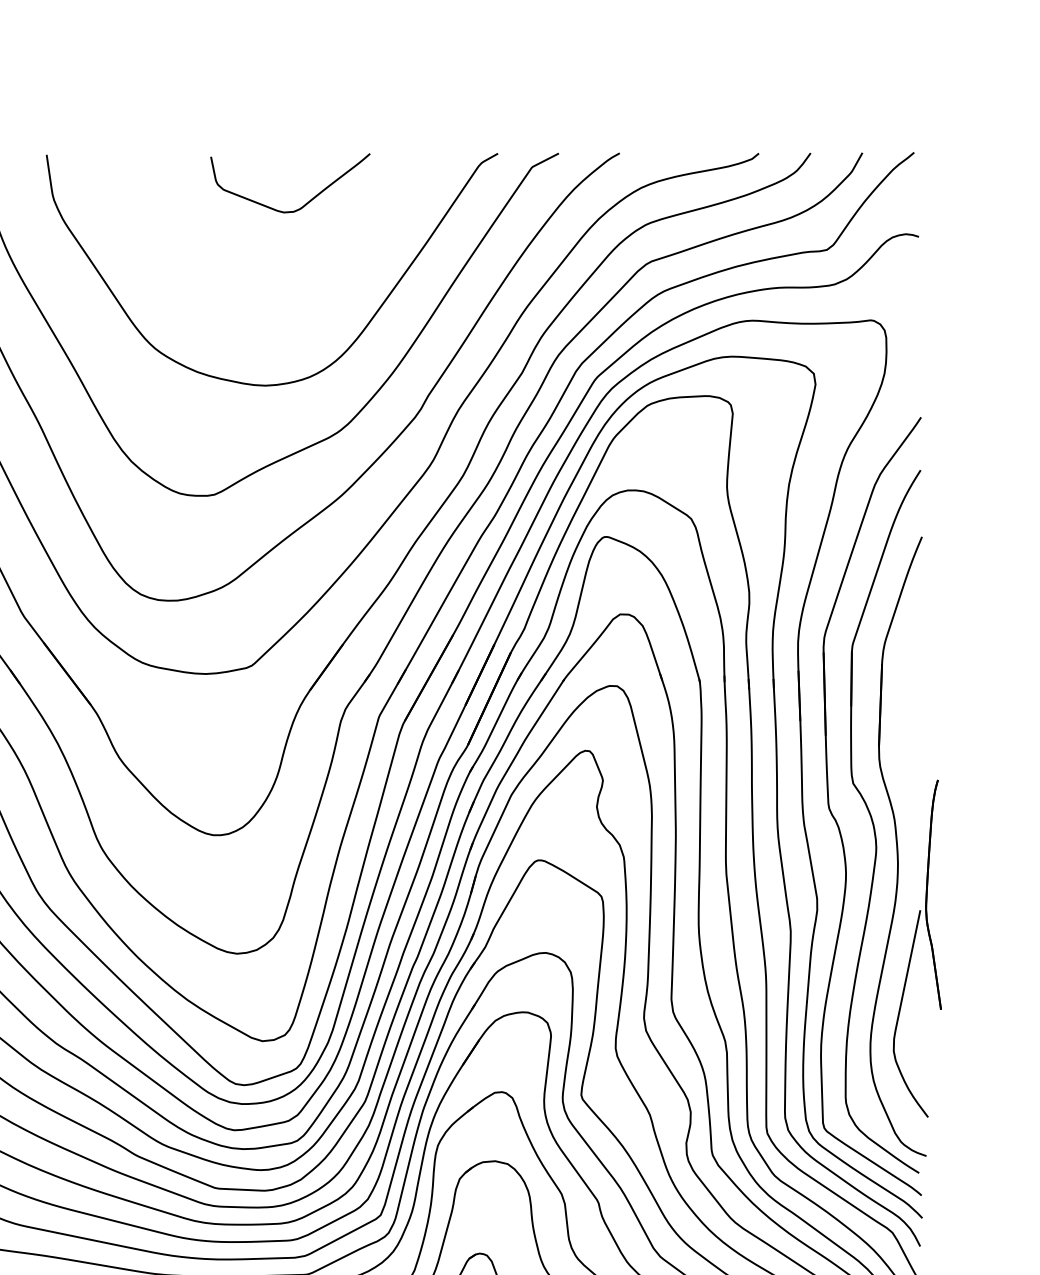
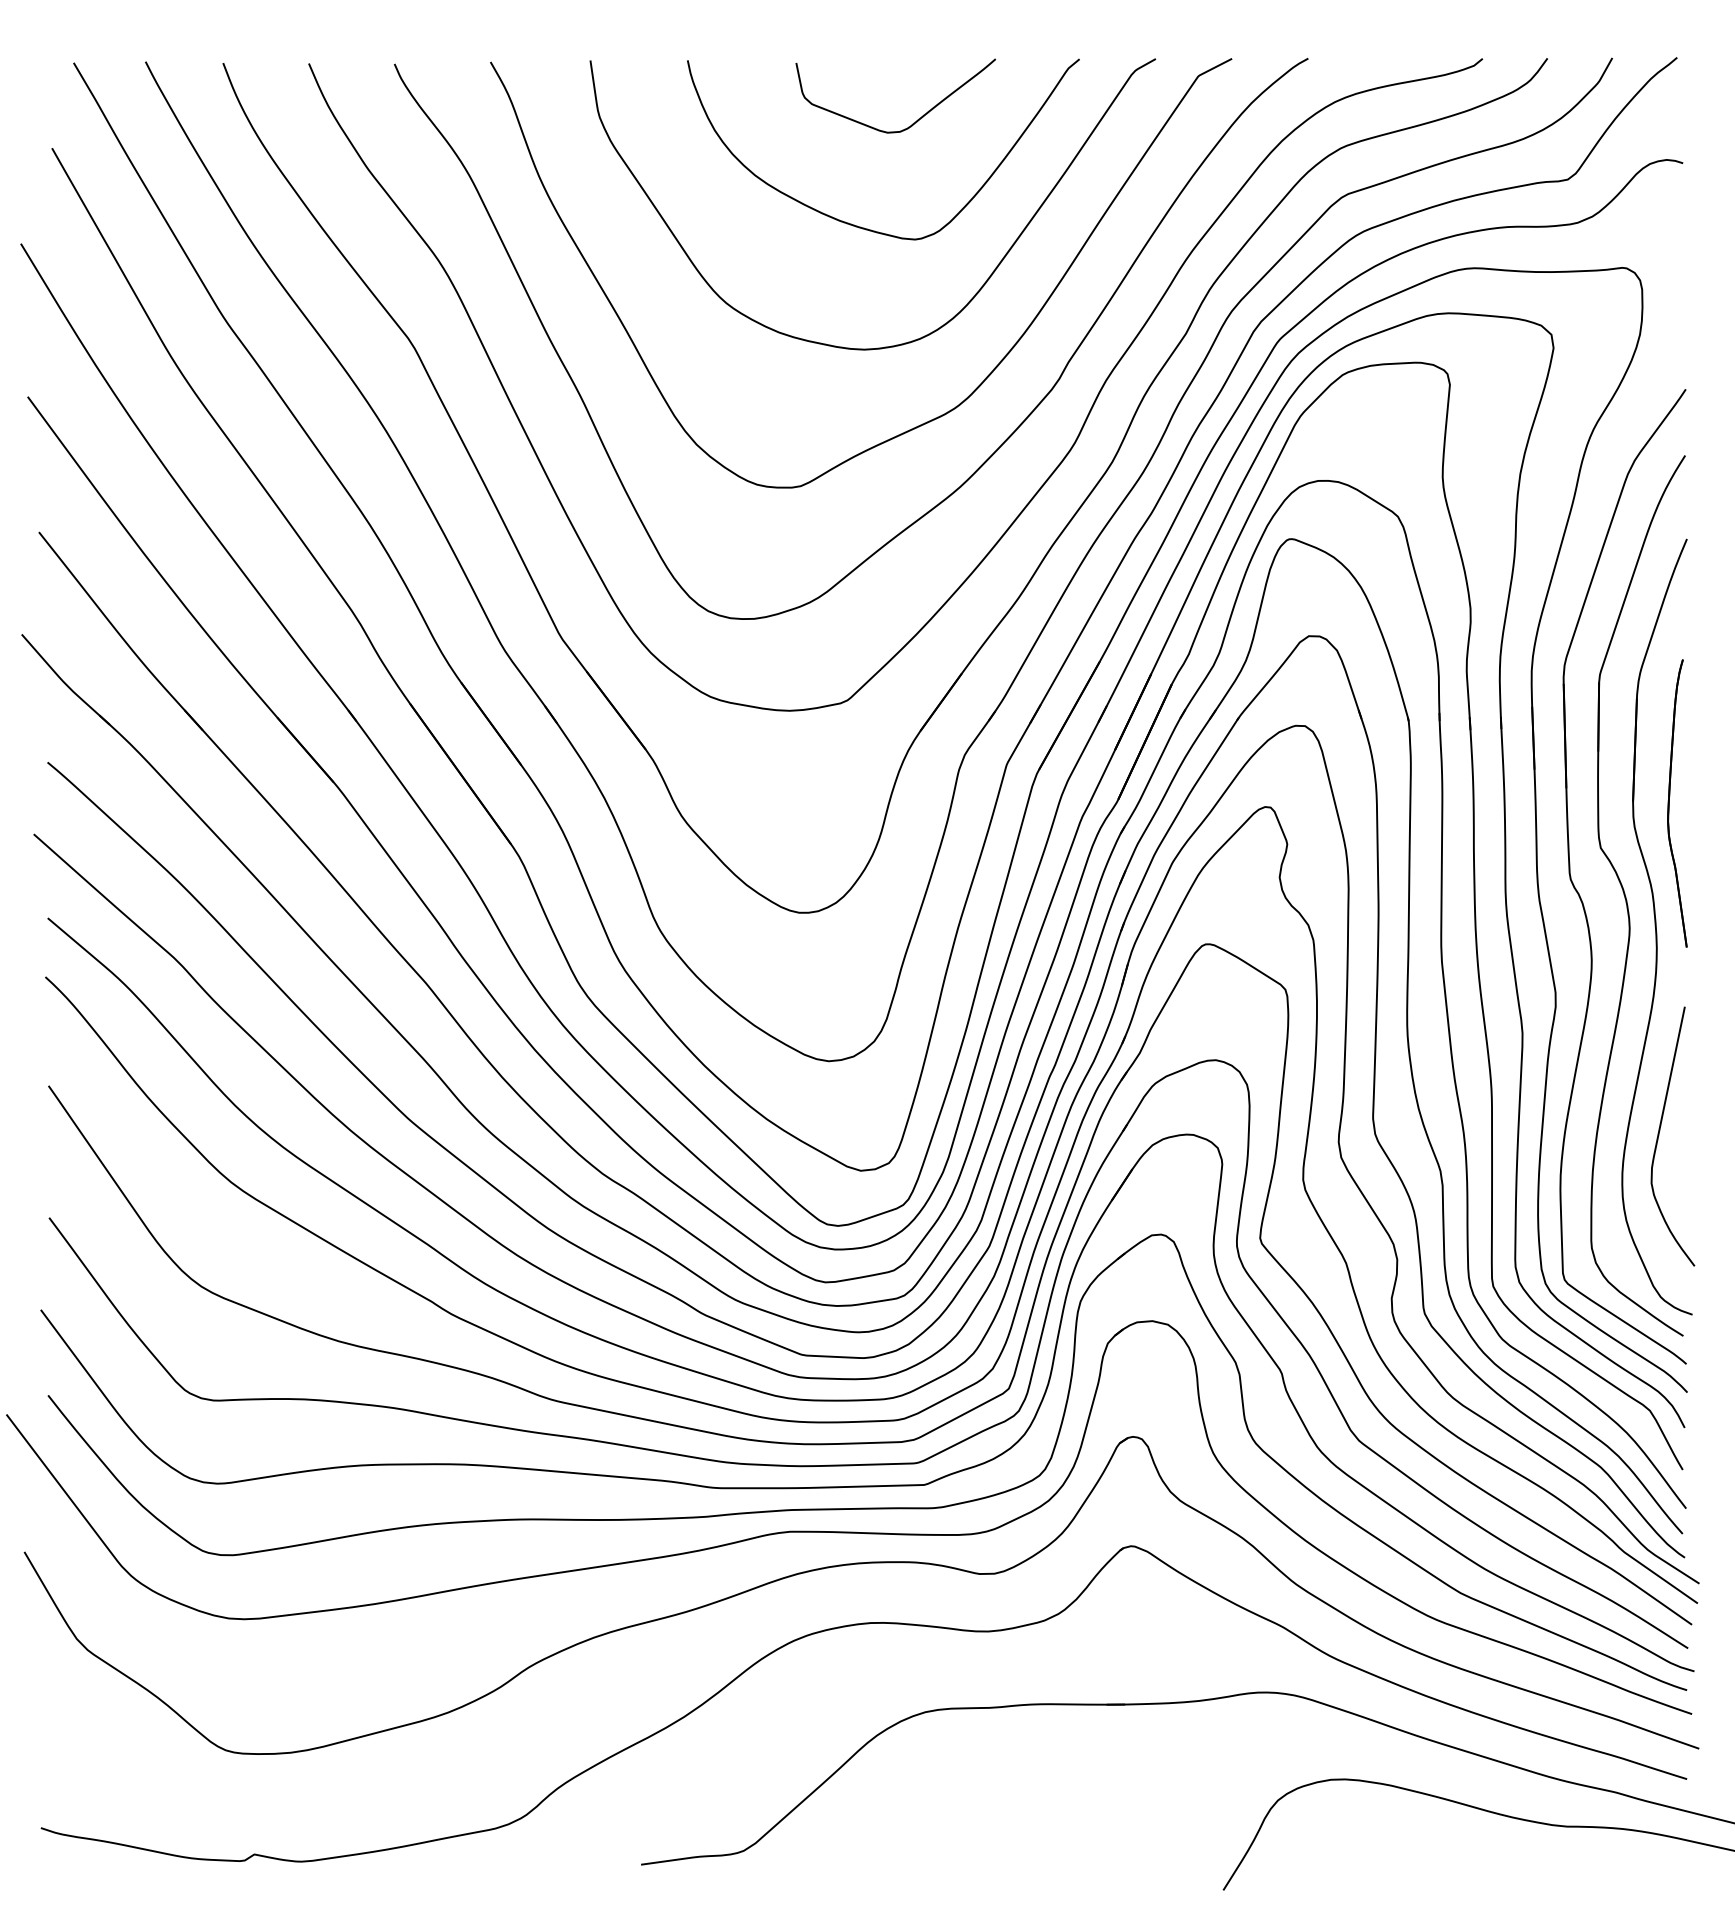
curve: (265, 288) -> (864, 227), added
part: (927, 894) -> (1669, 803), moved

